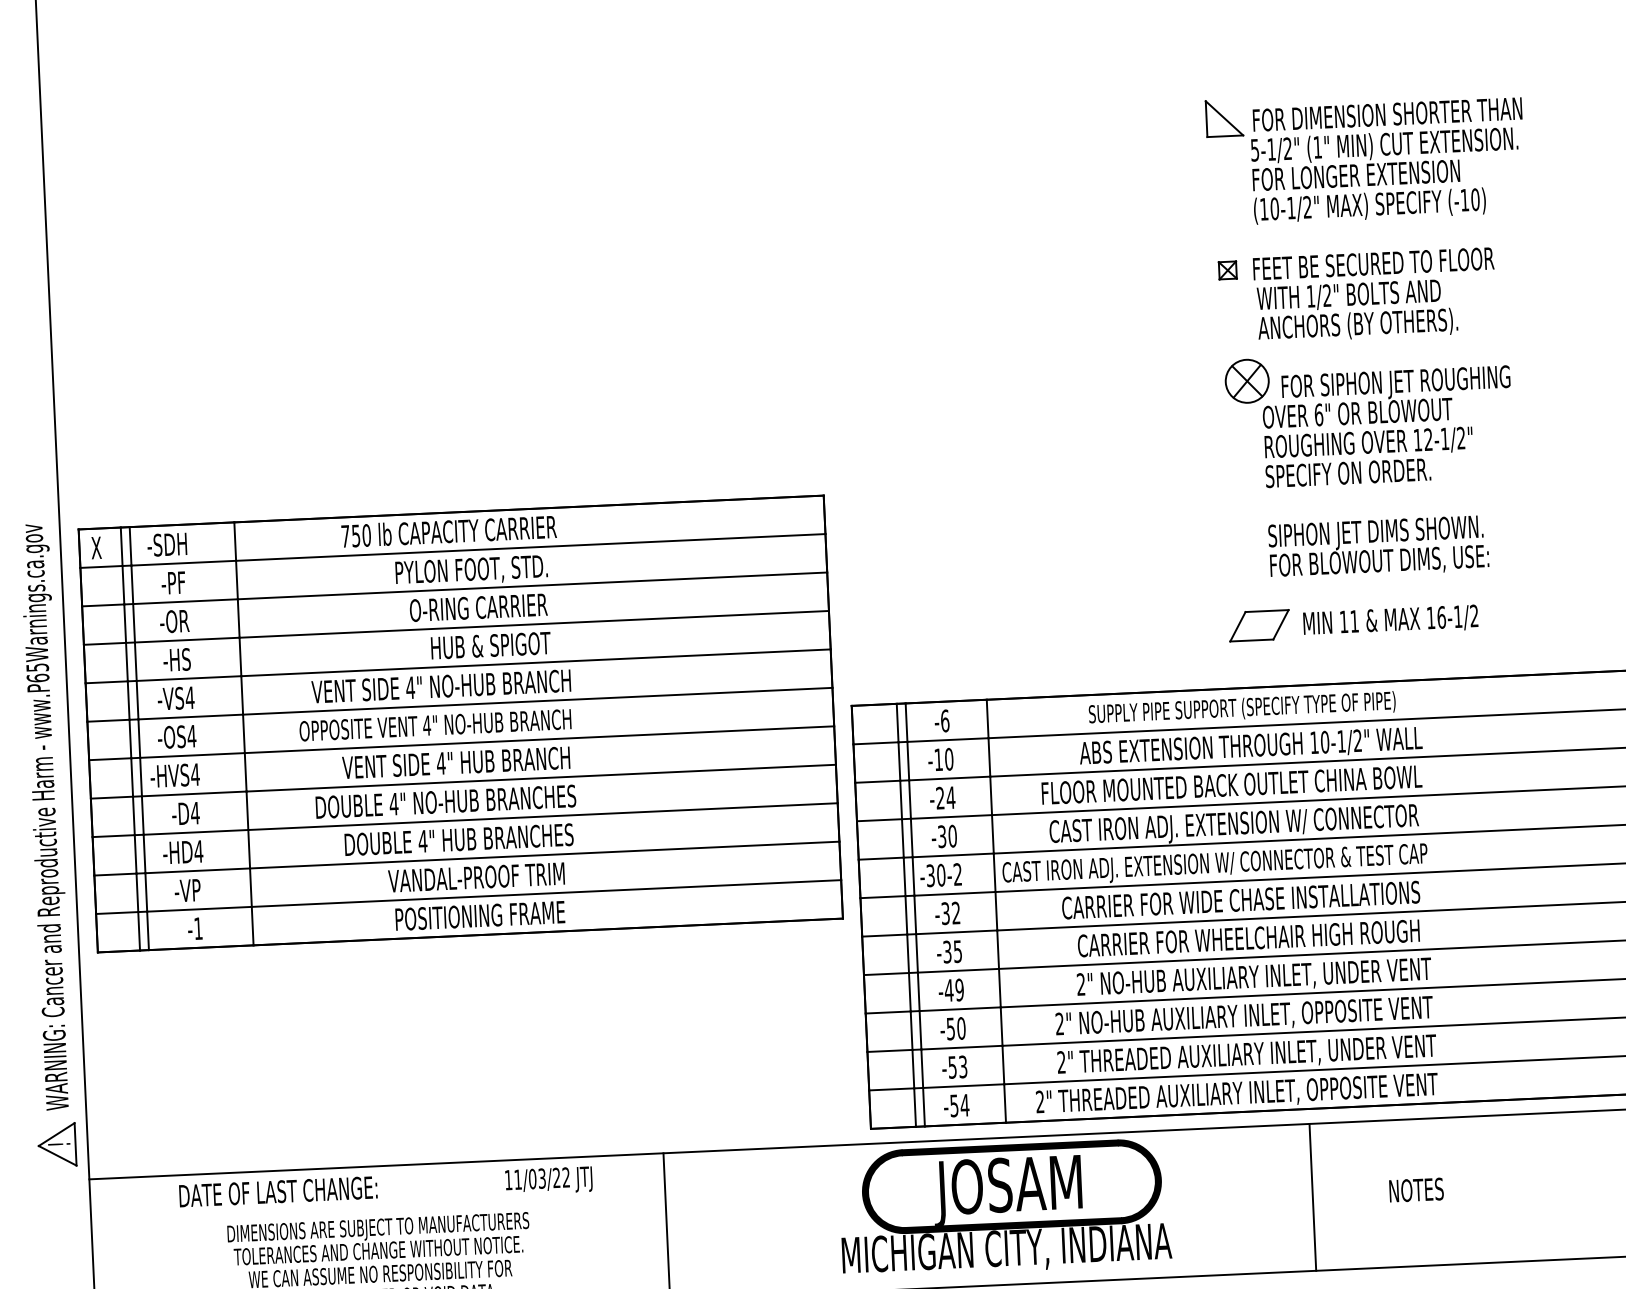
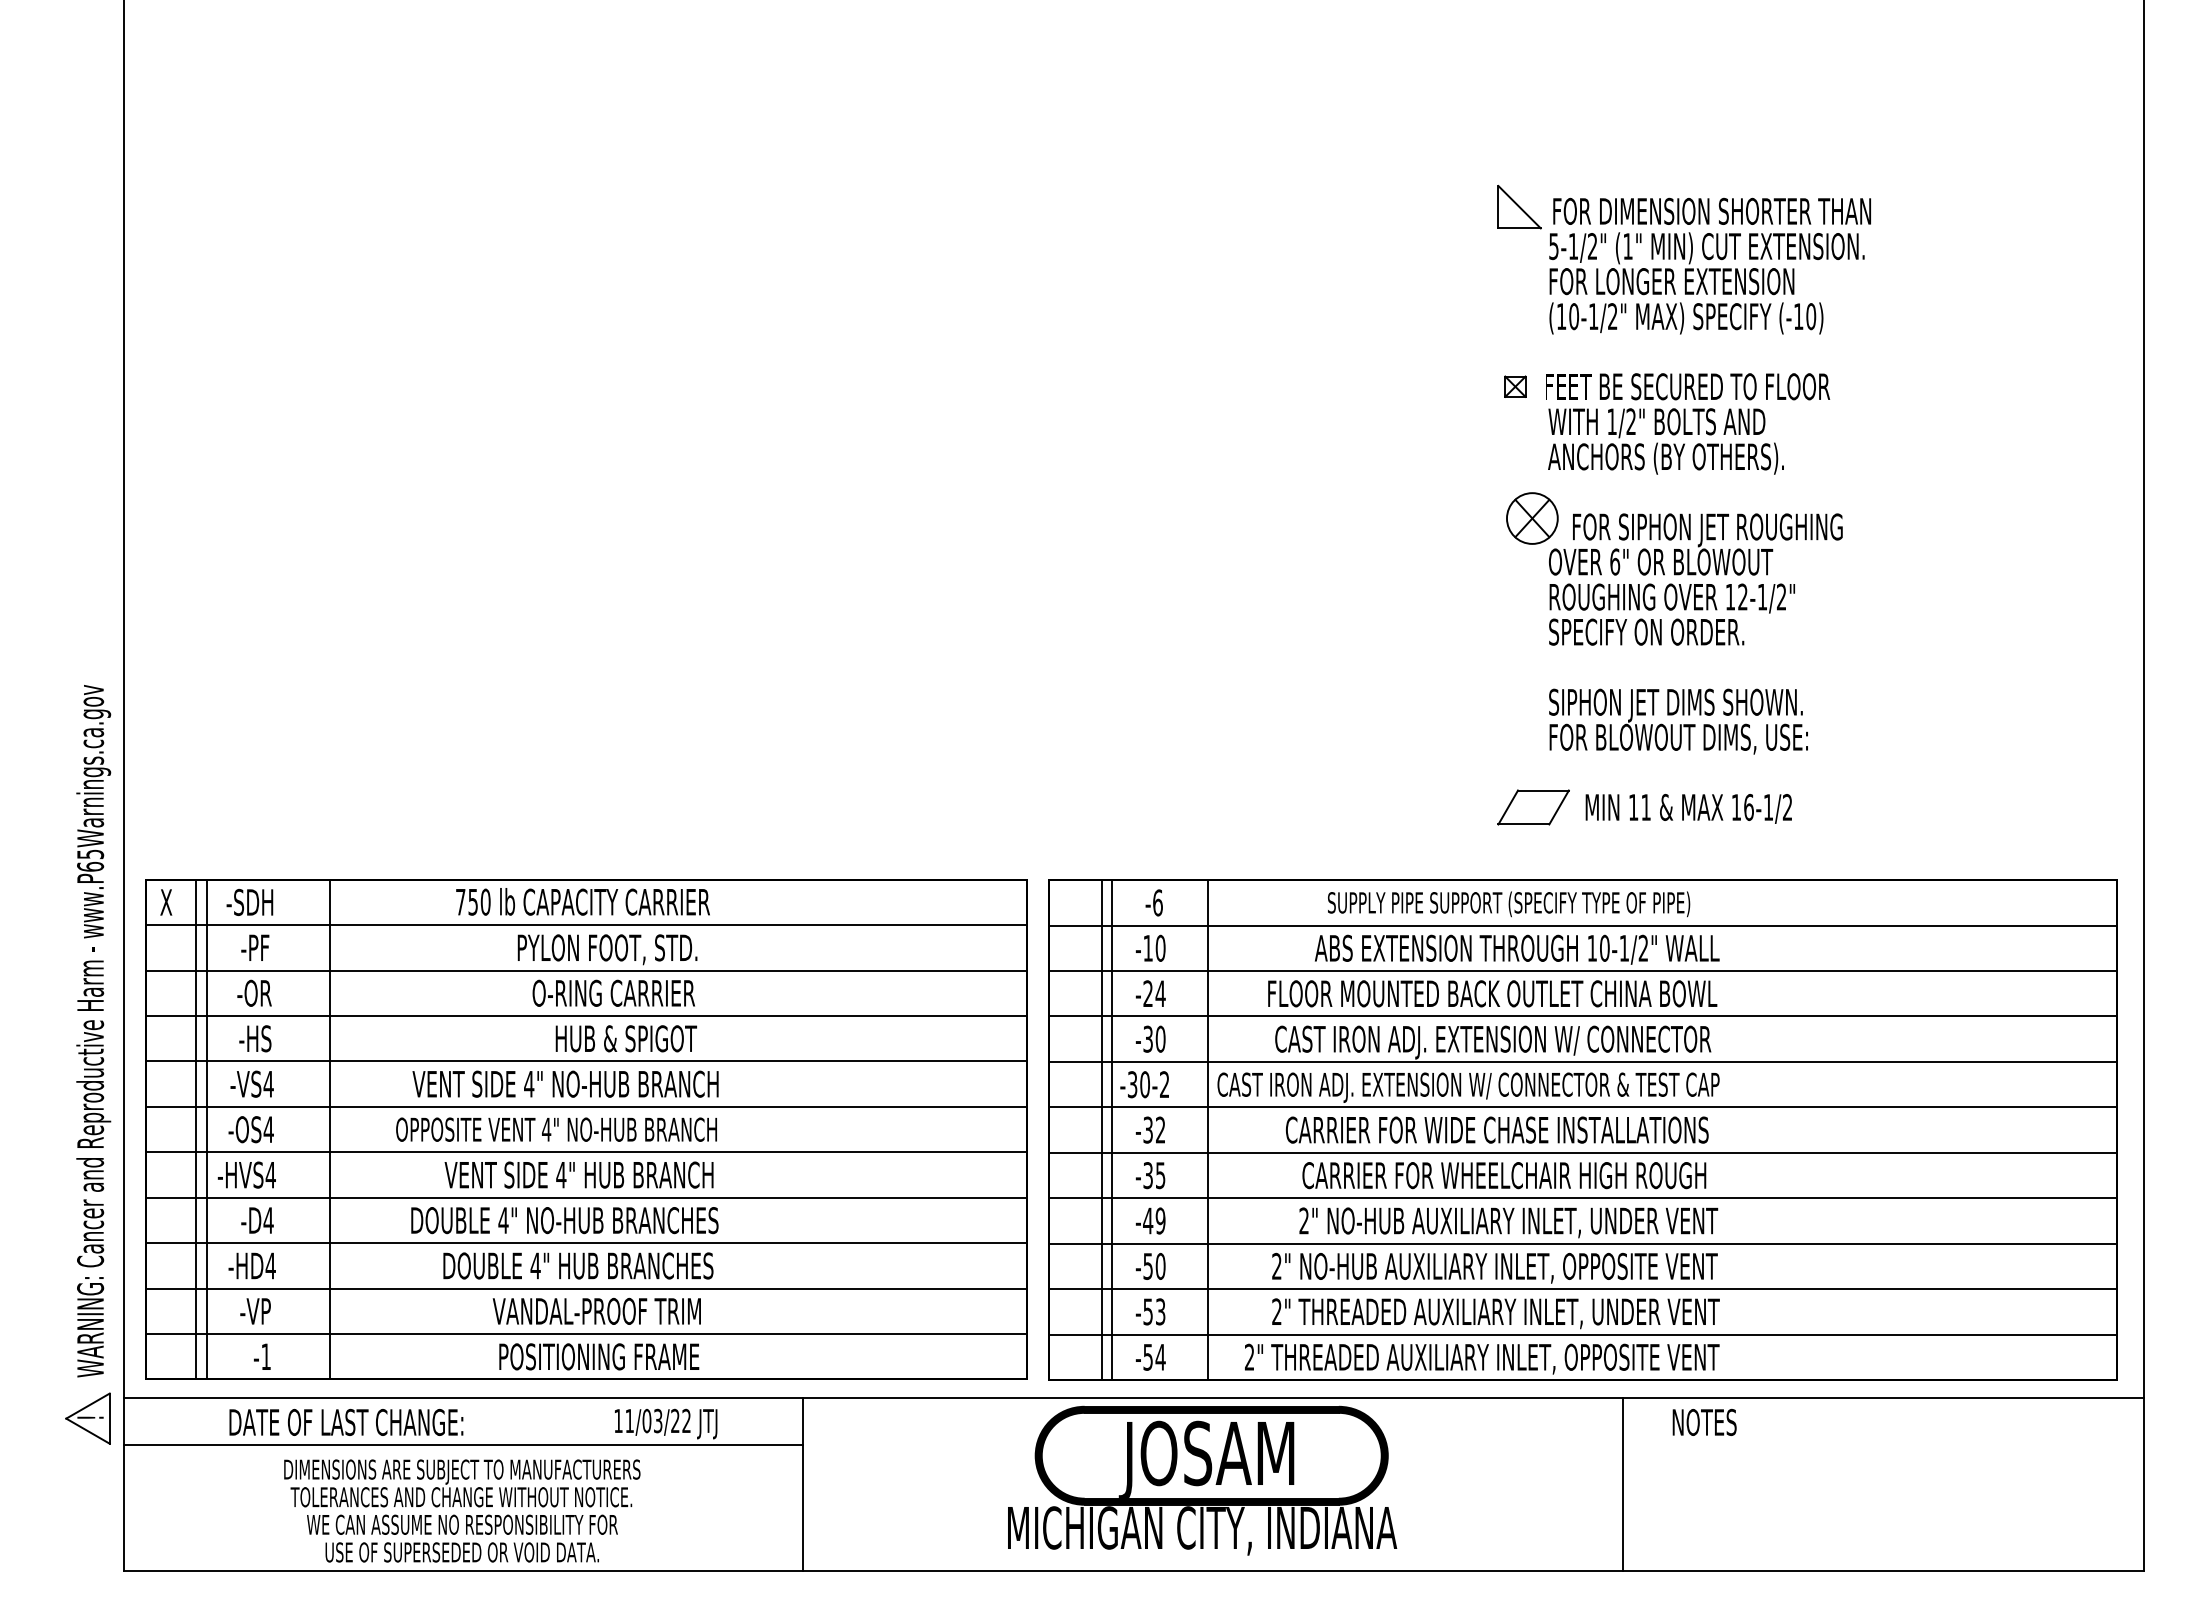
part: (460, 723) -> (586, 1129), moved
part: (43, 845) -> (88, 1064), moved
text: (1416, 1189) -> (1704, 1421), moved
line: (1313, 1197) -> (1623, 1484), moved
line: (378, 1205) -> (463, 1444), added

